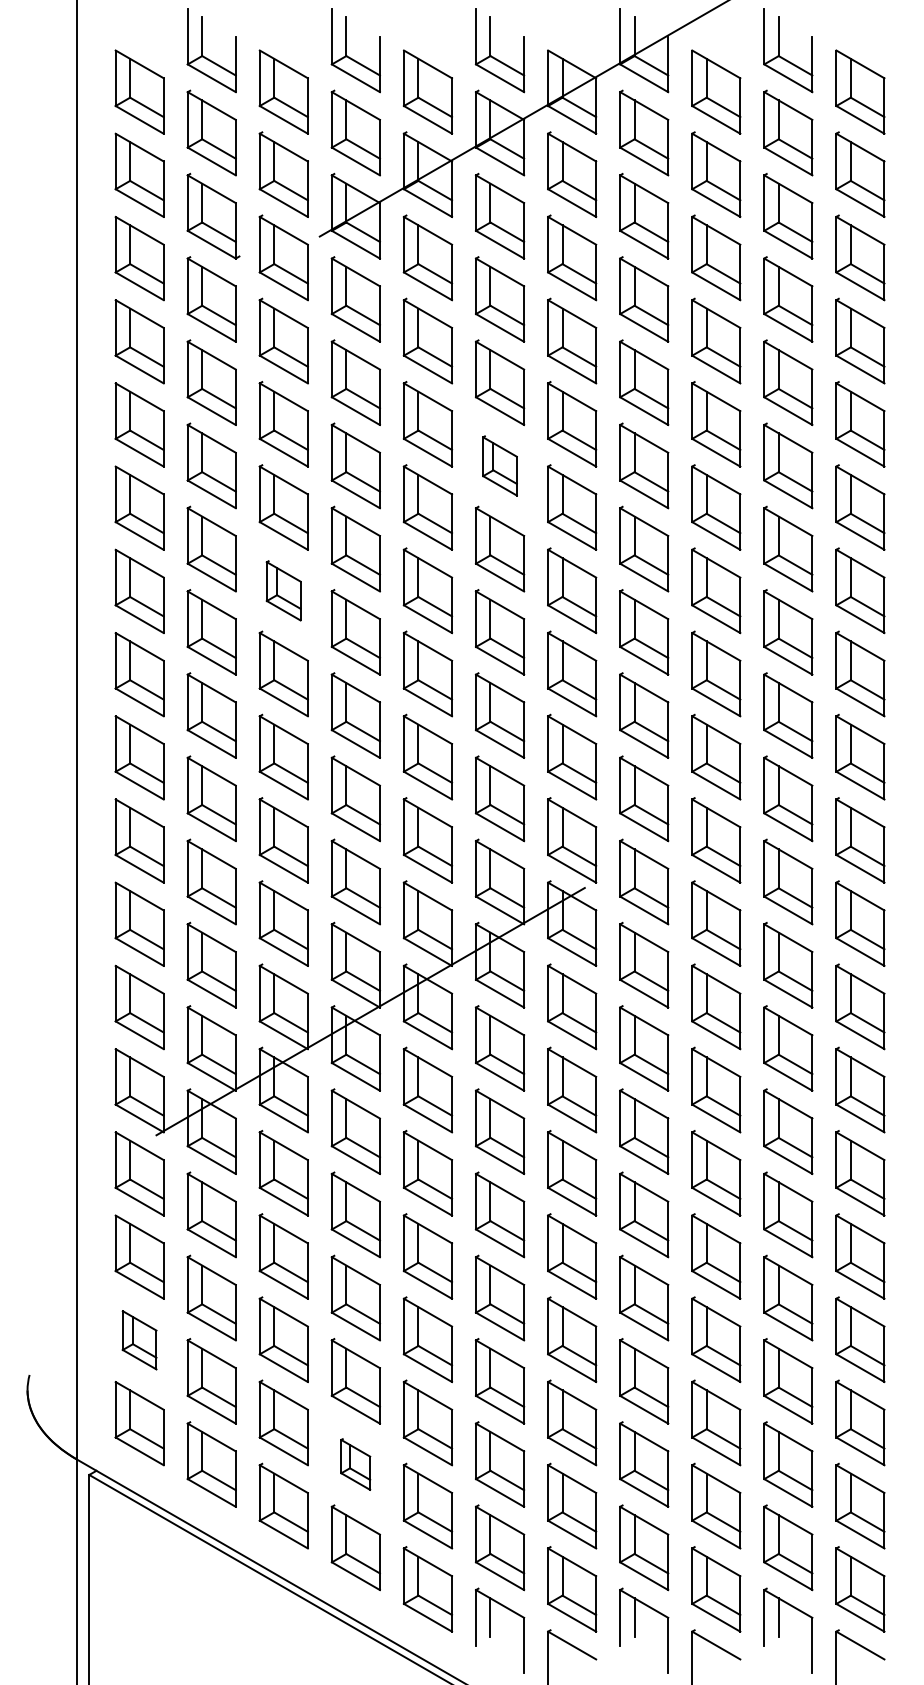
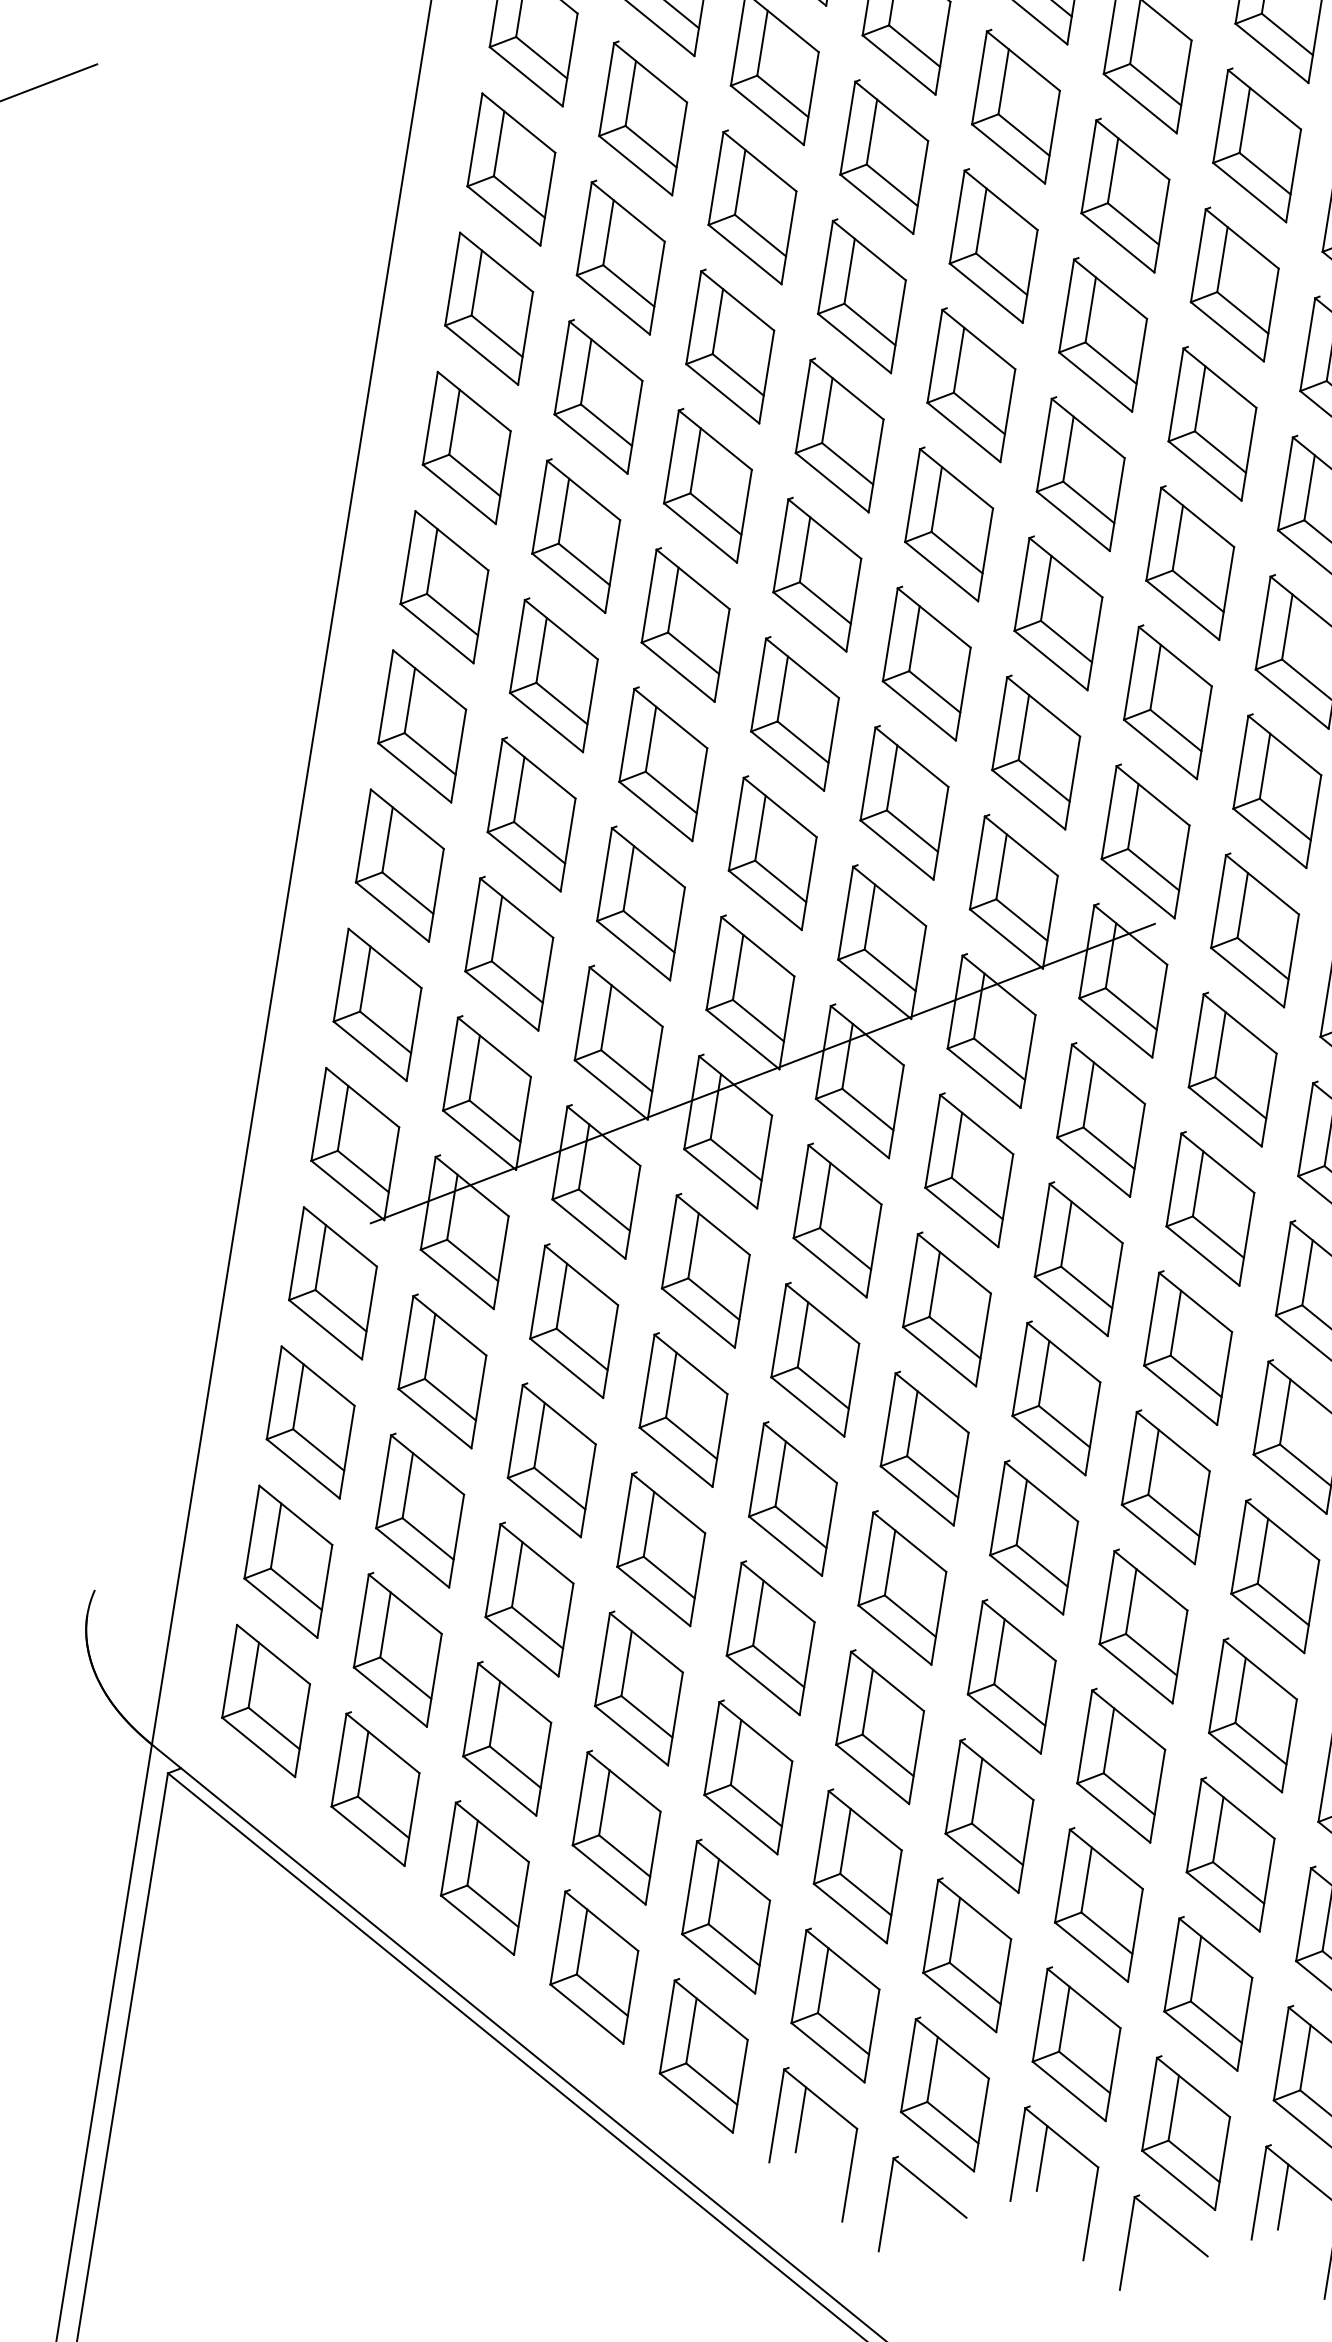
part: (499, 465) -> (1124, 194), size x1.43
part: (283, 590) -> (729, 345), size x1.43
part: (139, 1339) -> (288, 1560), size x1.43
part: (355, 1464) -> (616, 1827), size x1.67

